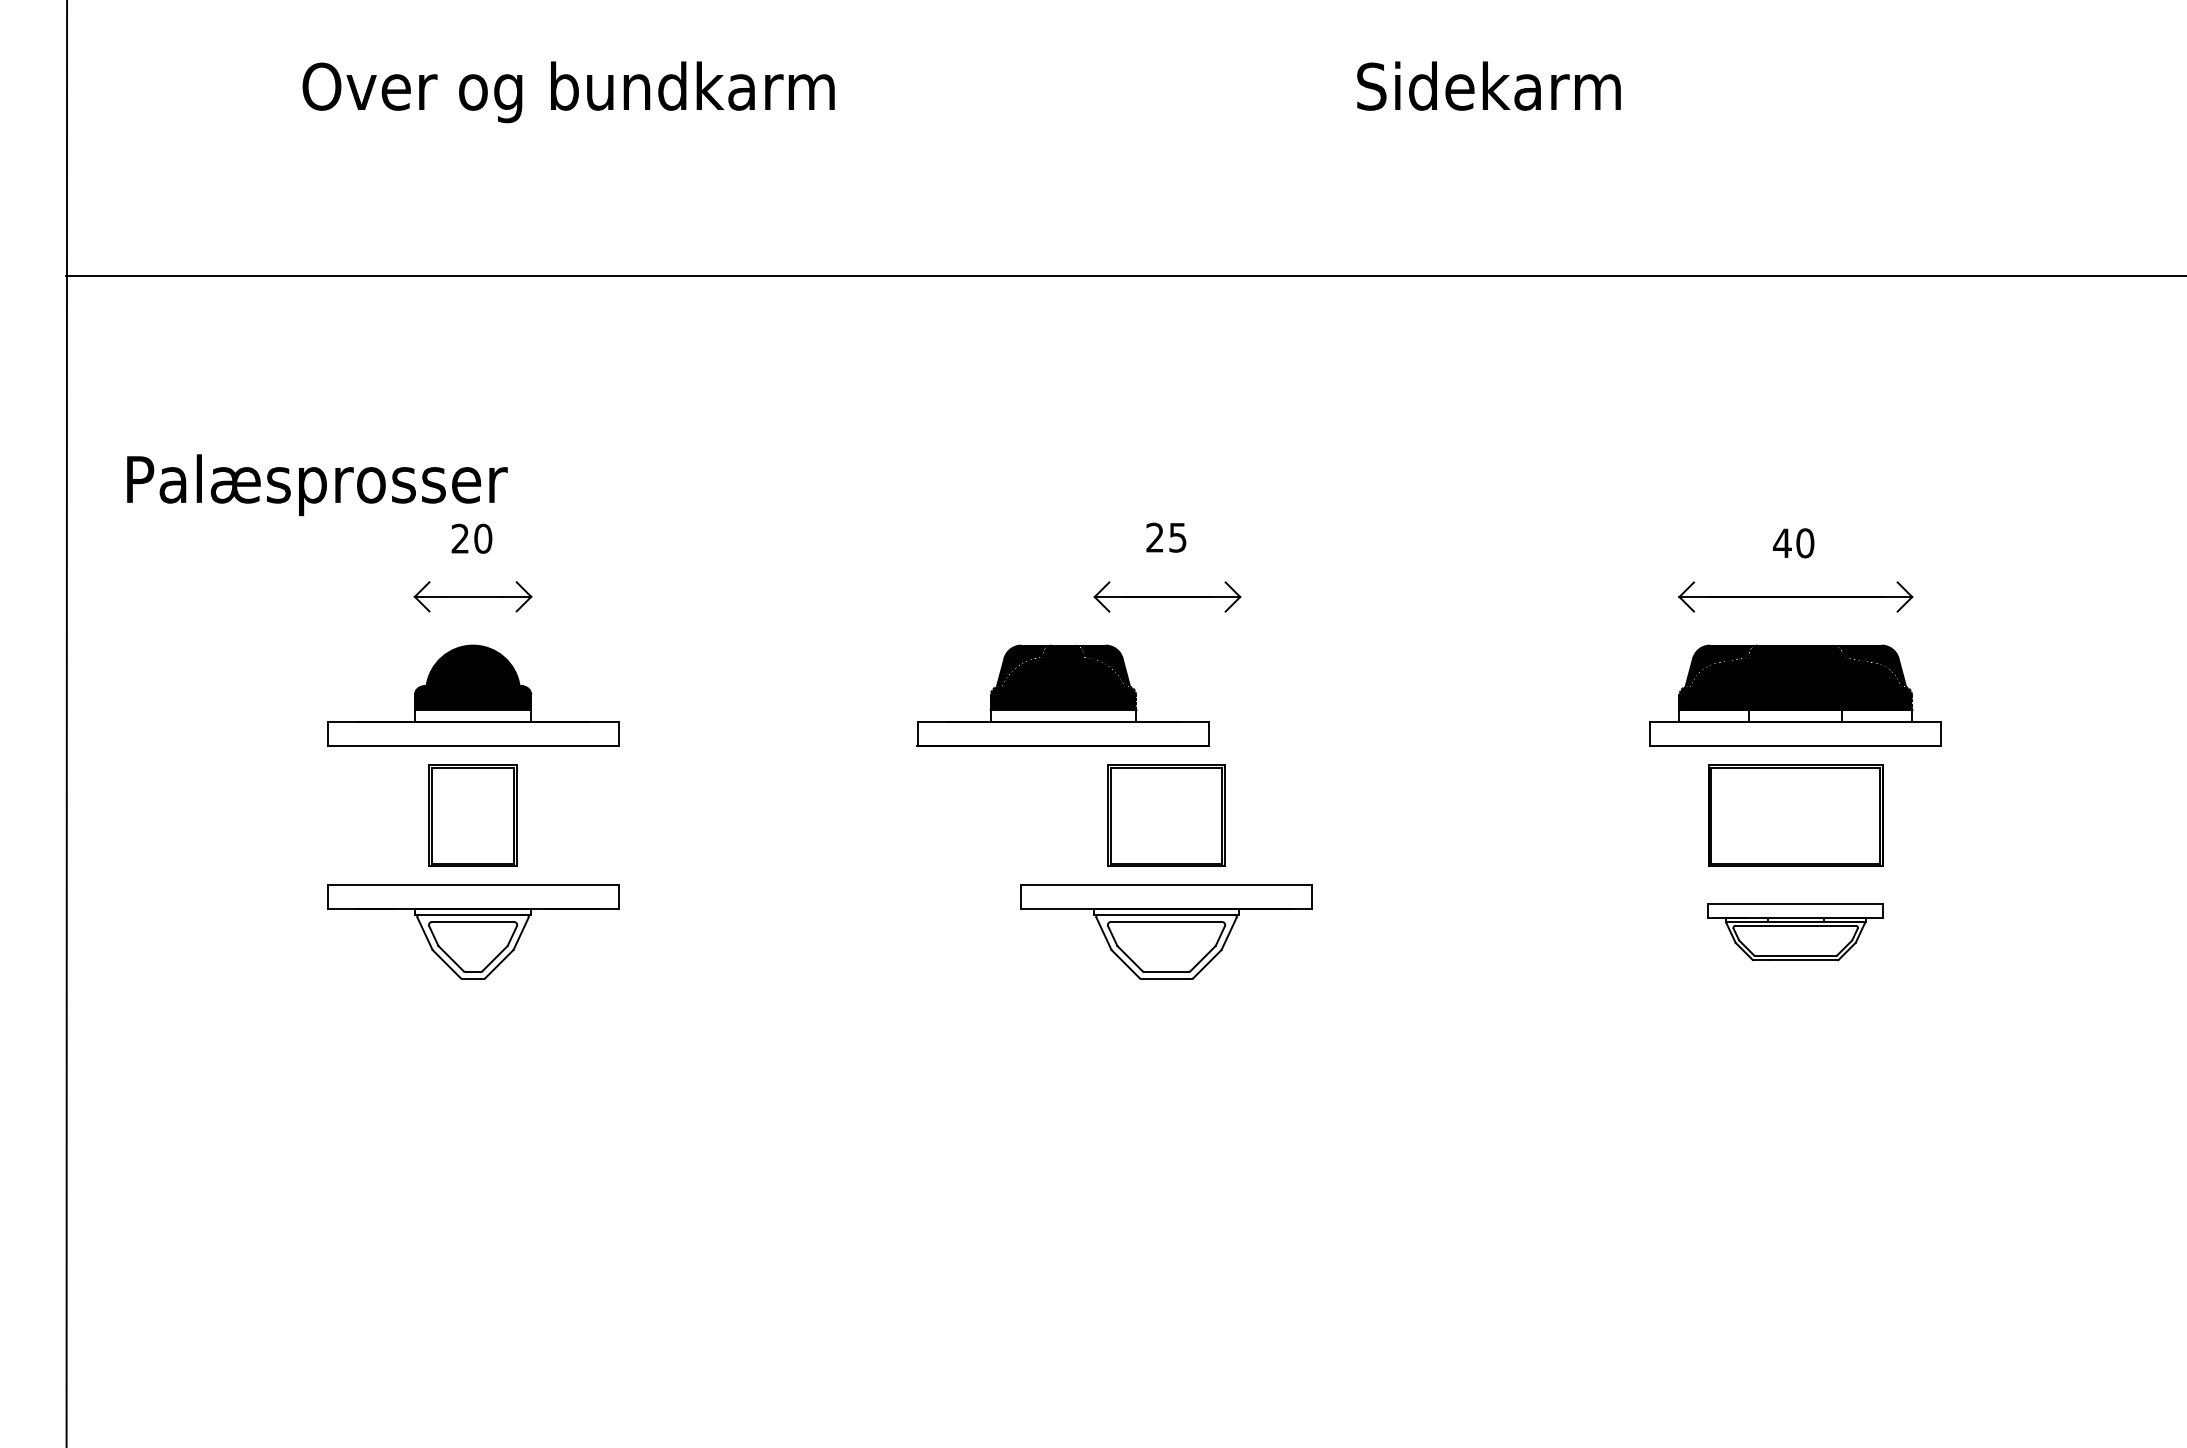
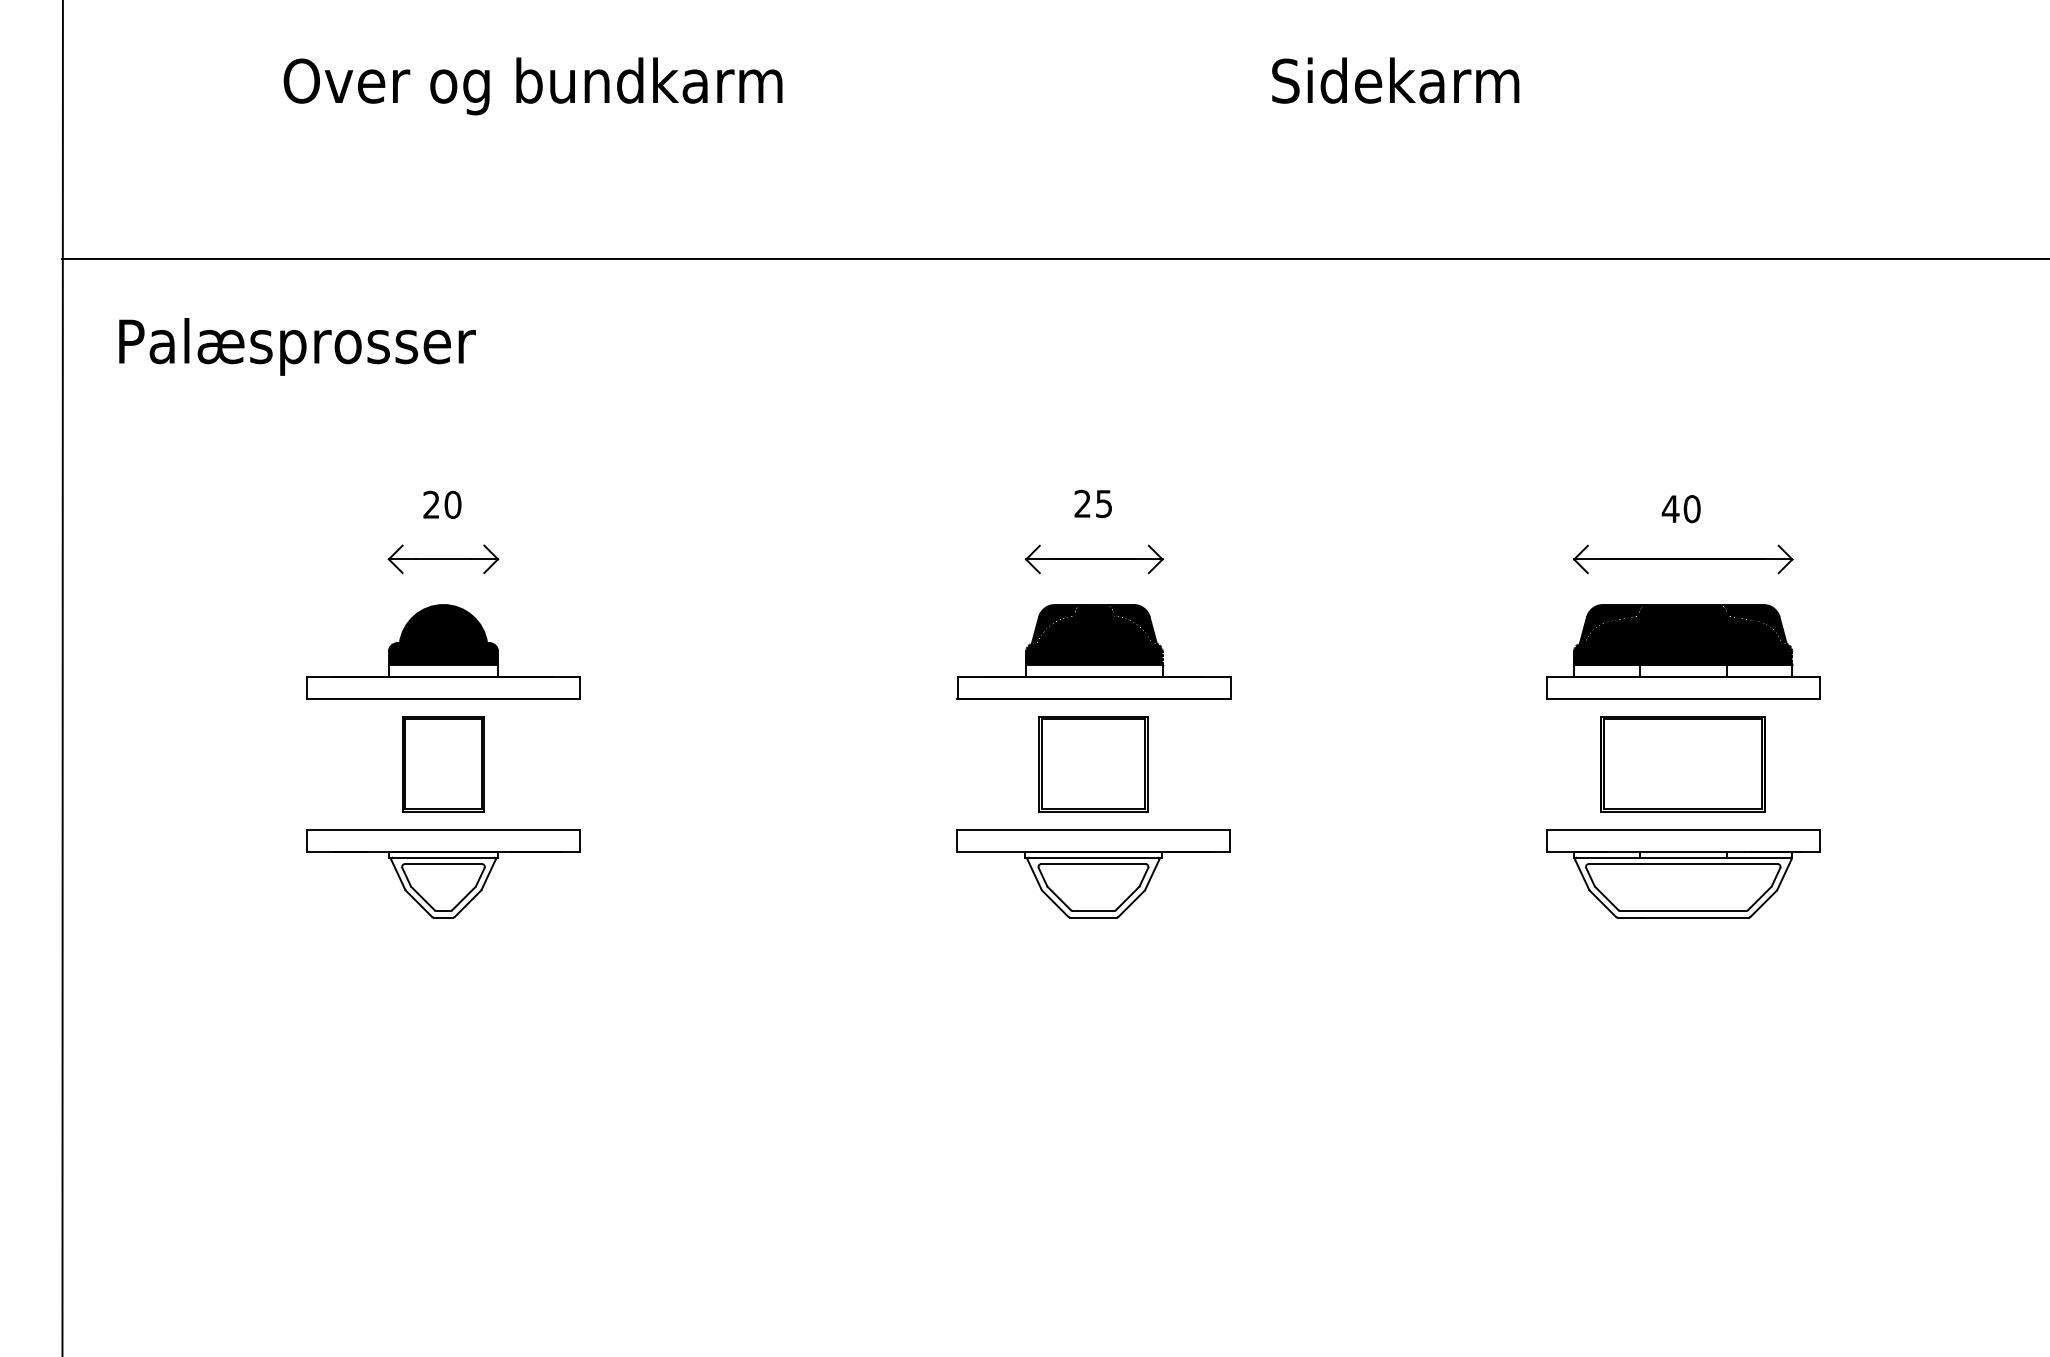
text: (317, 485) -> (297, 347), moved
part: (1062, 695) -> (1093, 651), moved
part: (1795, 931) -> (1682, 872), size x1.67

